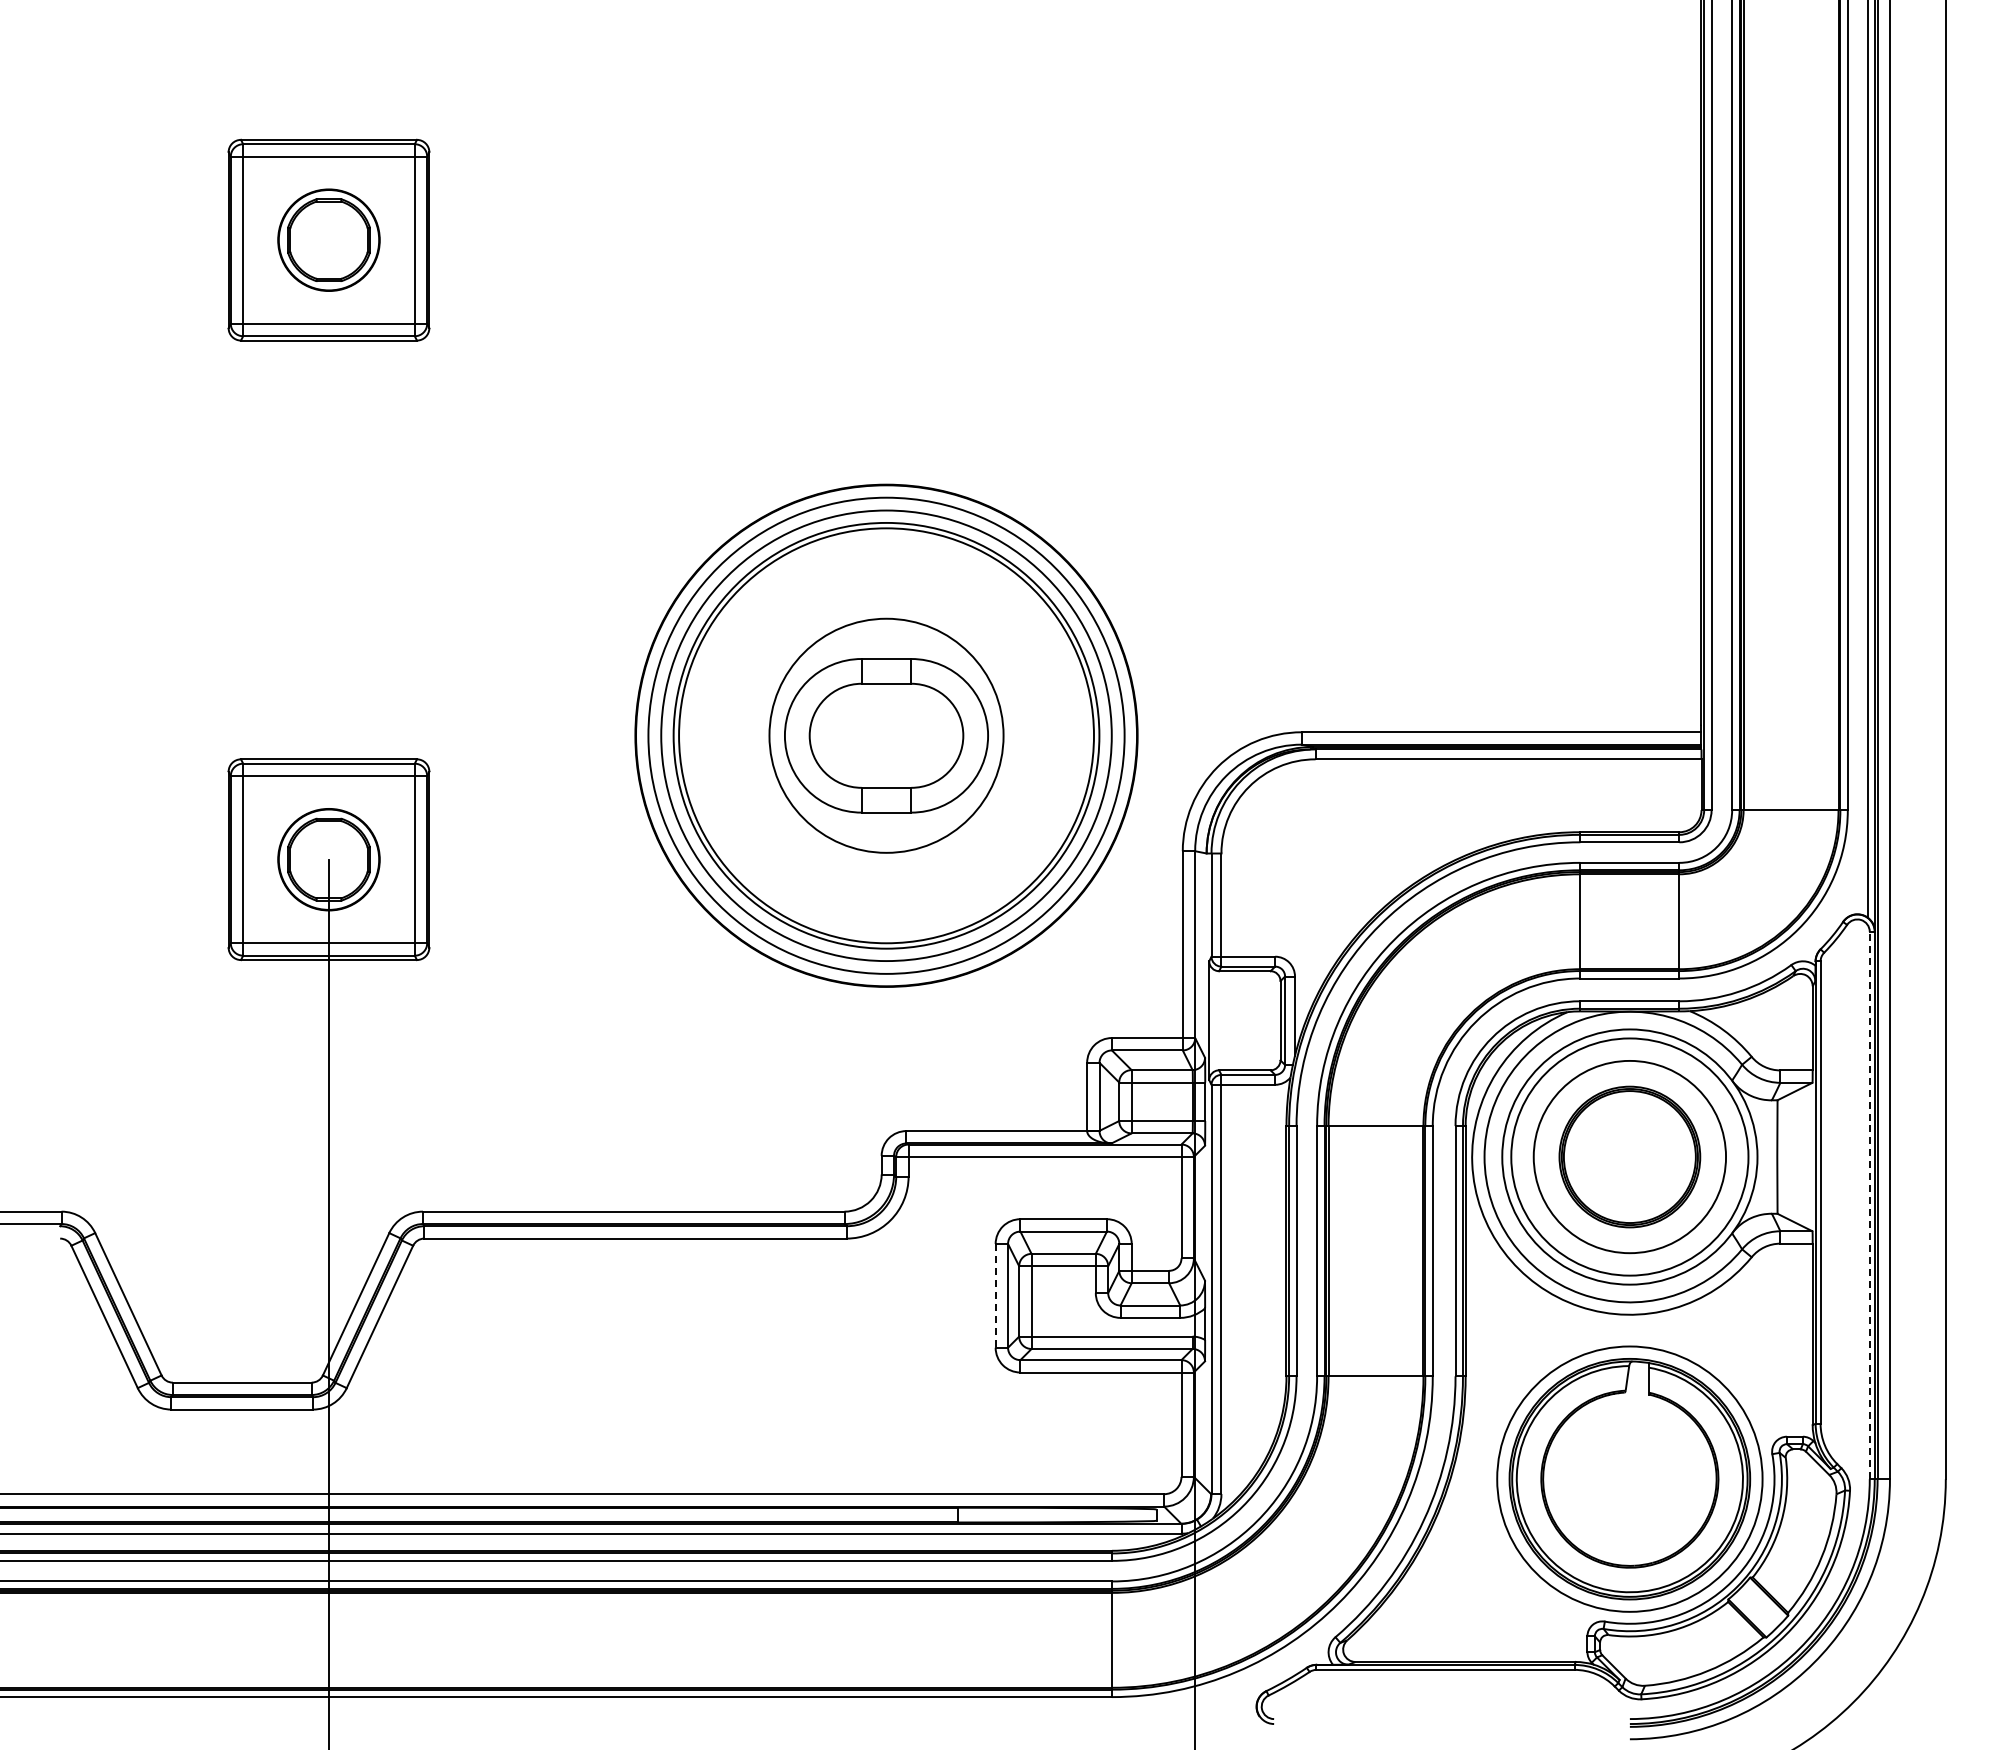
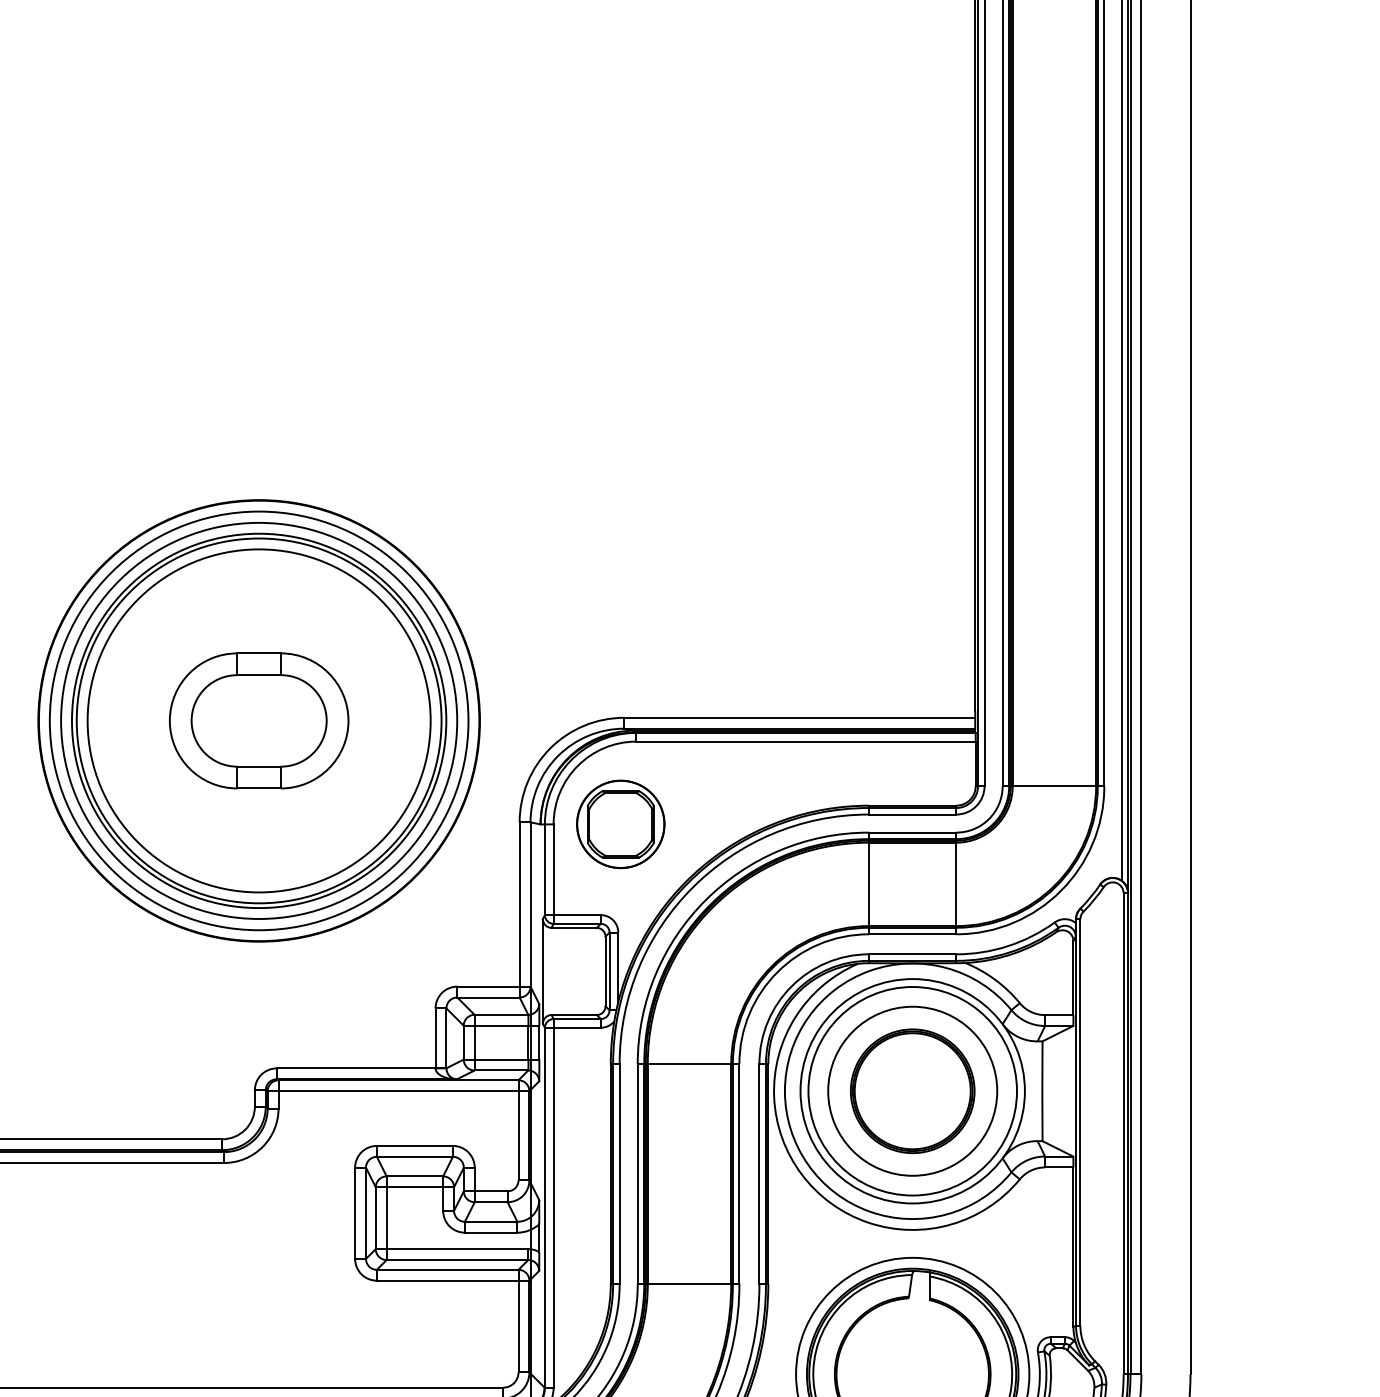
circle: (886, 735) -> (259, 720), size x1.67
part: (1297, 853) -> (620, 824), added
line: (1869, 1205) -> (1123, 1133), dashed -> solid
line: (995, 1295) -> (354, 1212), dashed -> solid

